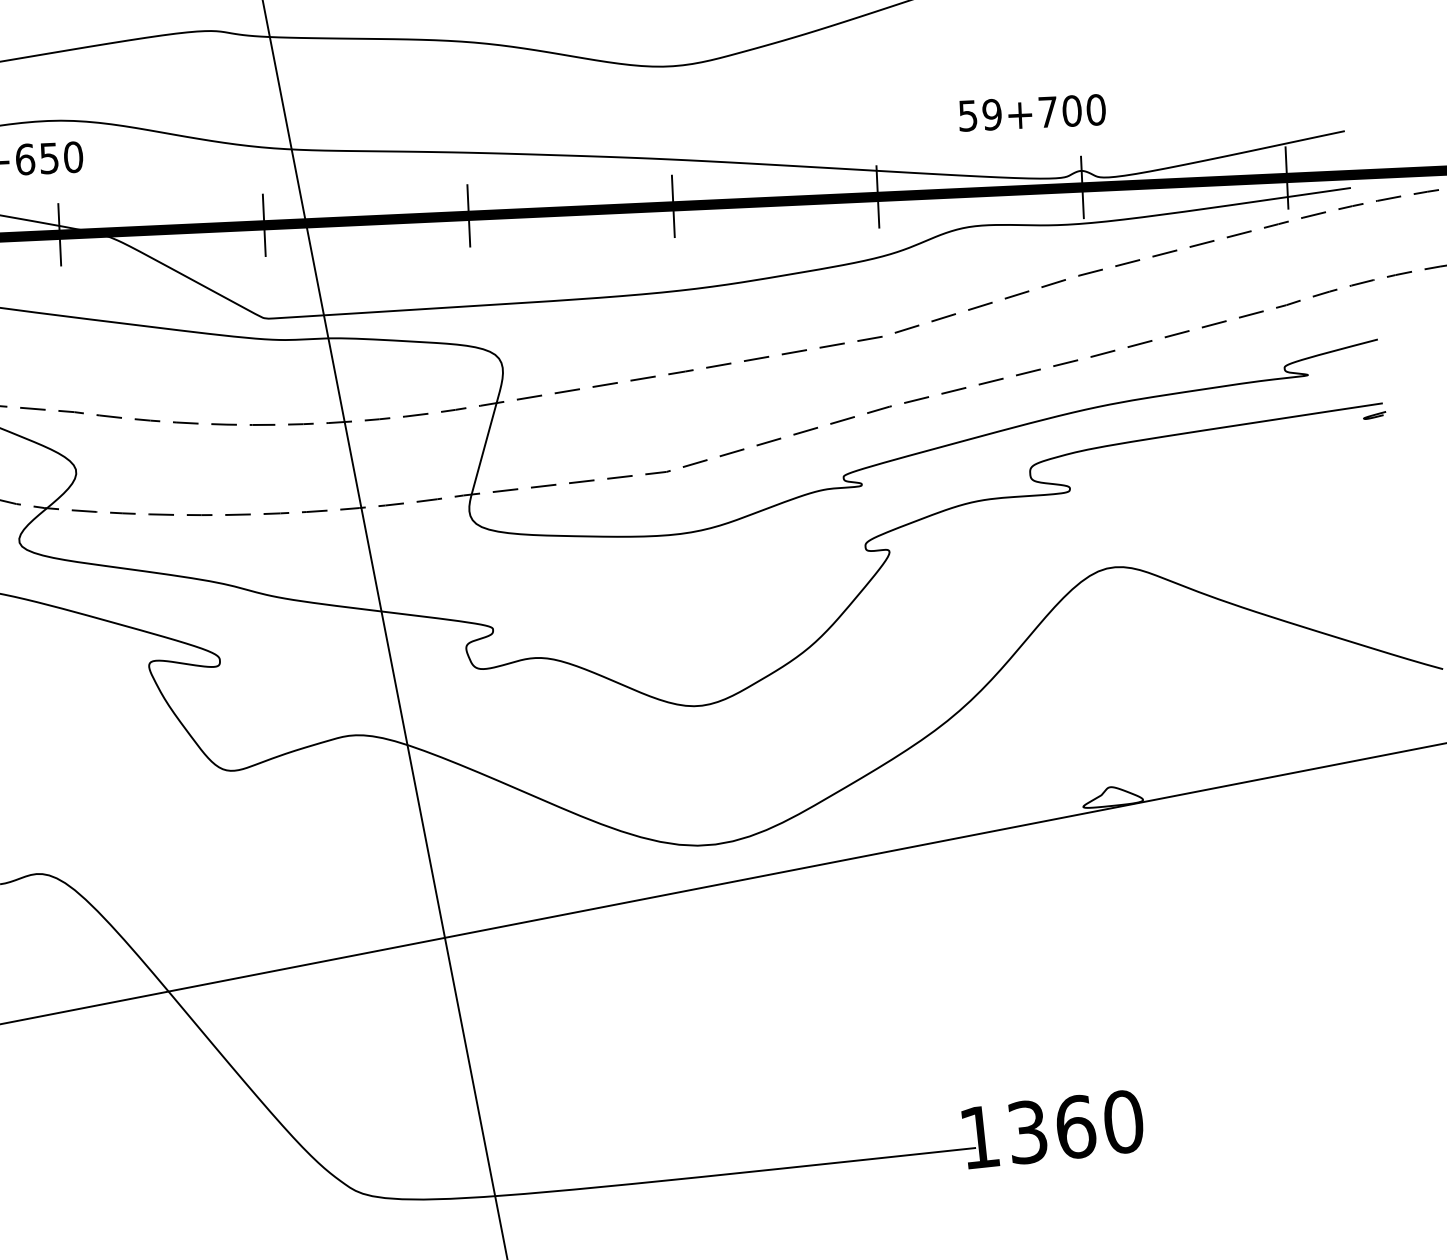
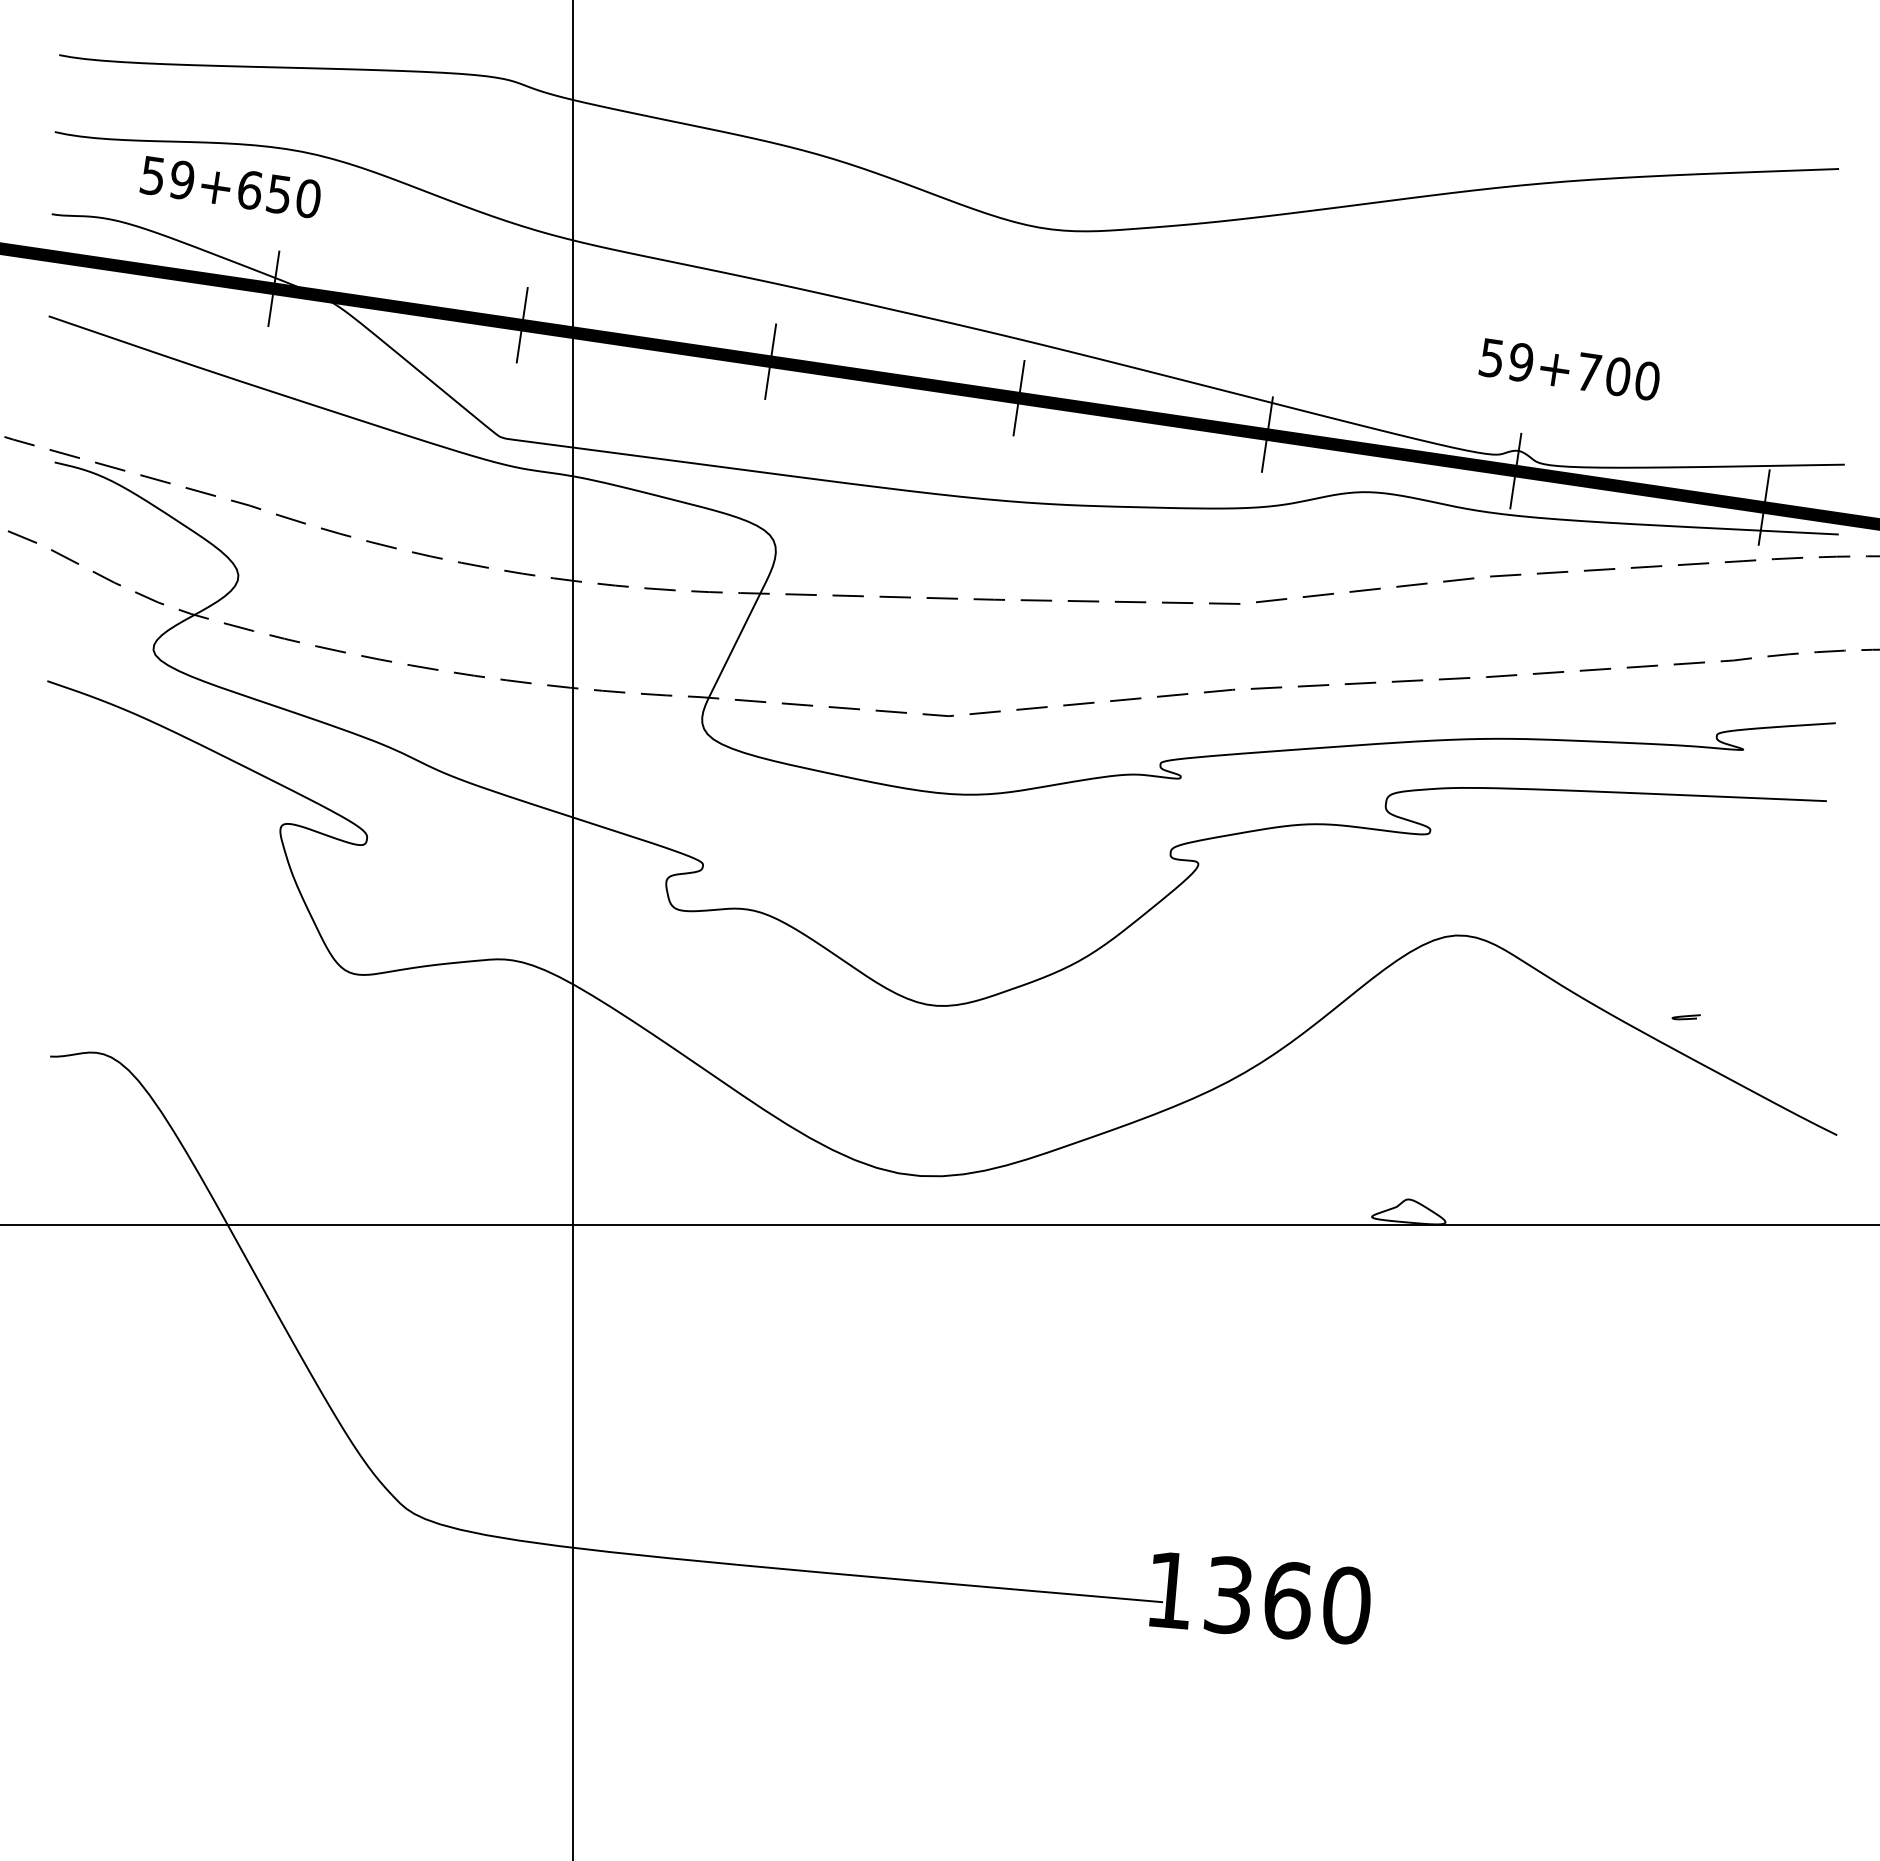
text: (1031, 113) -> (1568, 369), moved
curve: (1374, 416) -> (1685, 1017), moved

